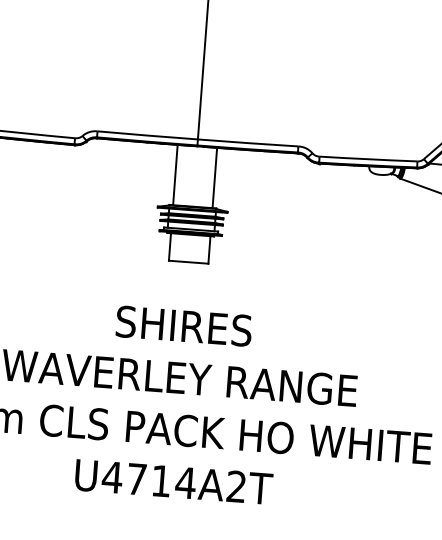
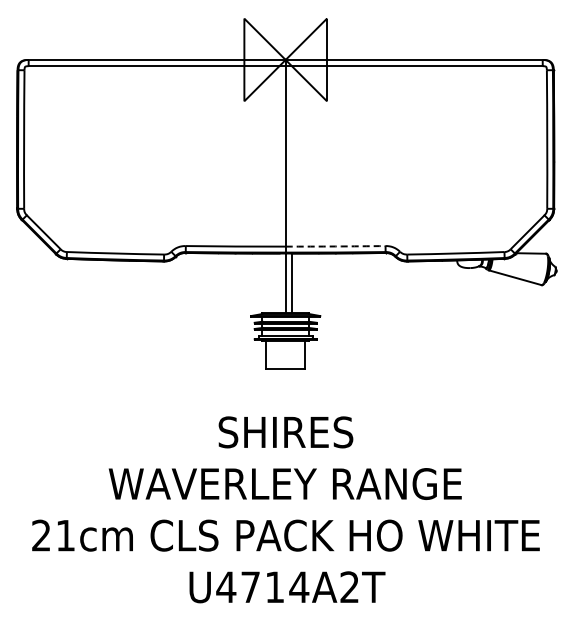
arc: (247, 143) -> (335, 246), solid -> dashed
line: (175, 175) -> (292, 283), moved
line: (215, 178) -> (286, 283), moved

